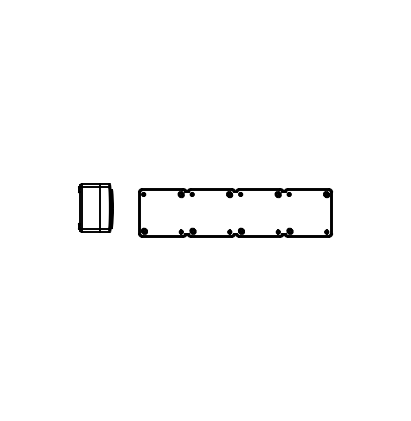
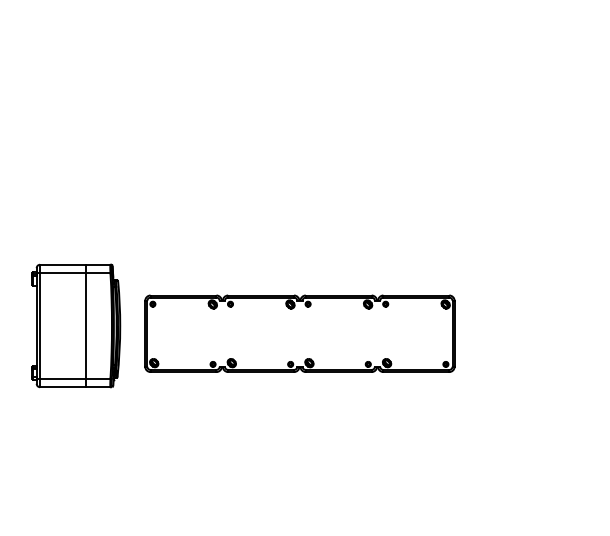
part: (95, 207) -> (75, 325), size x1.6

